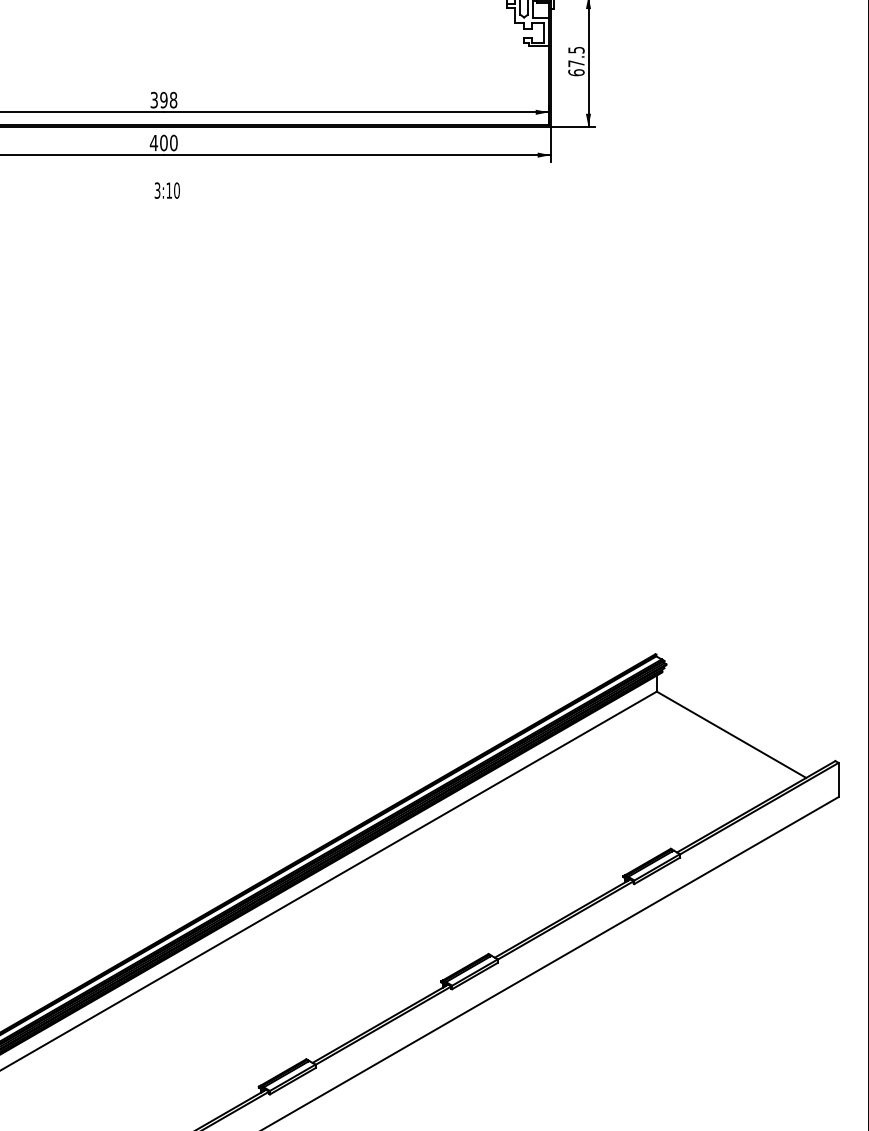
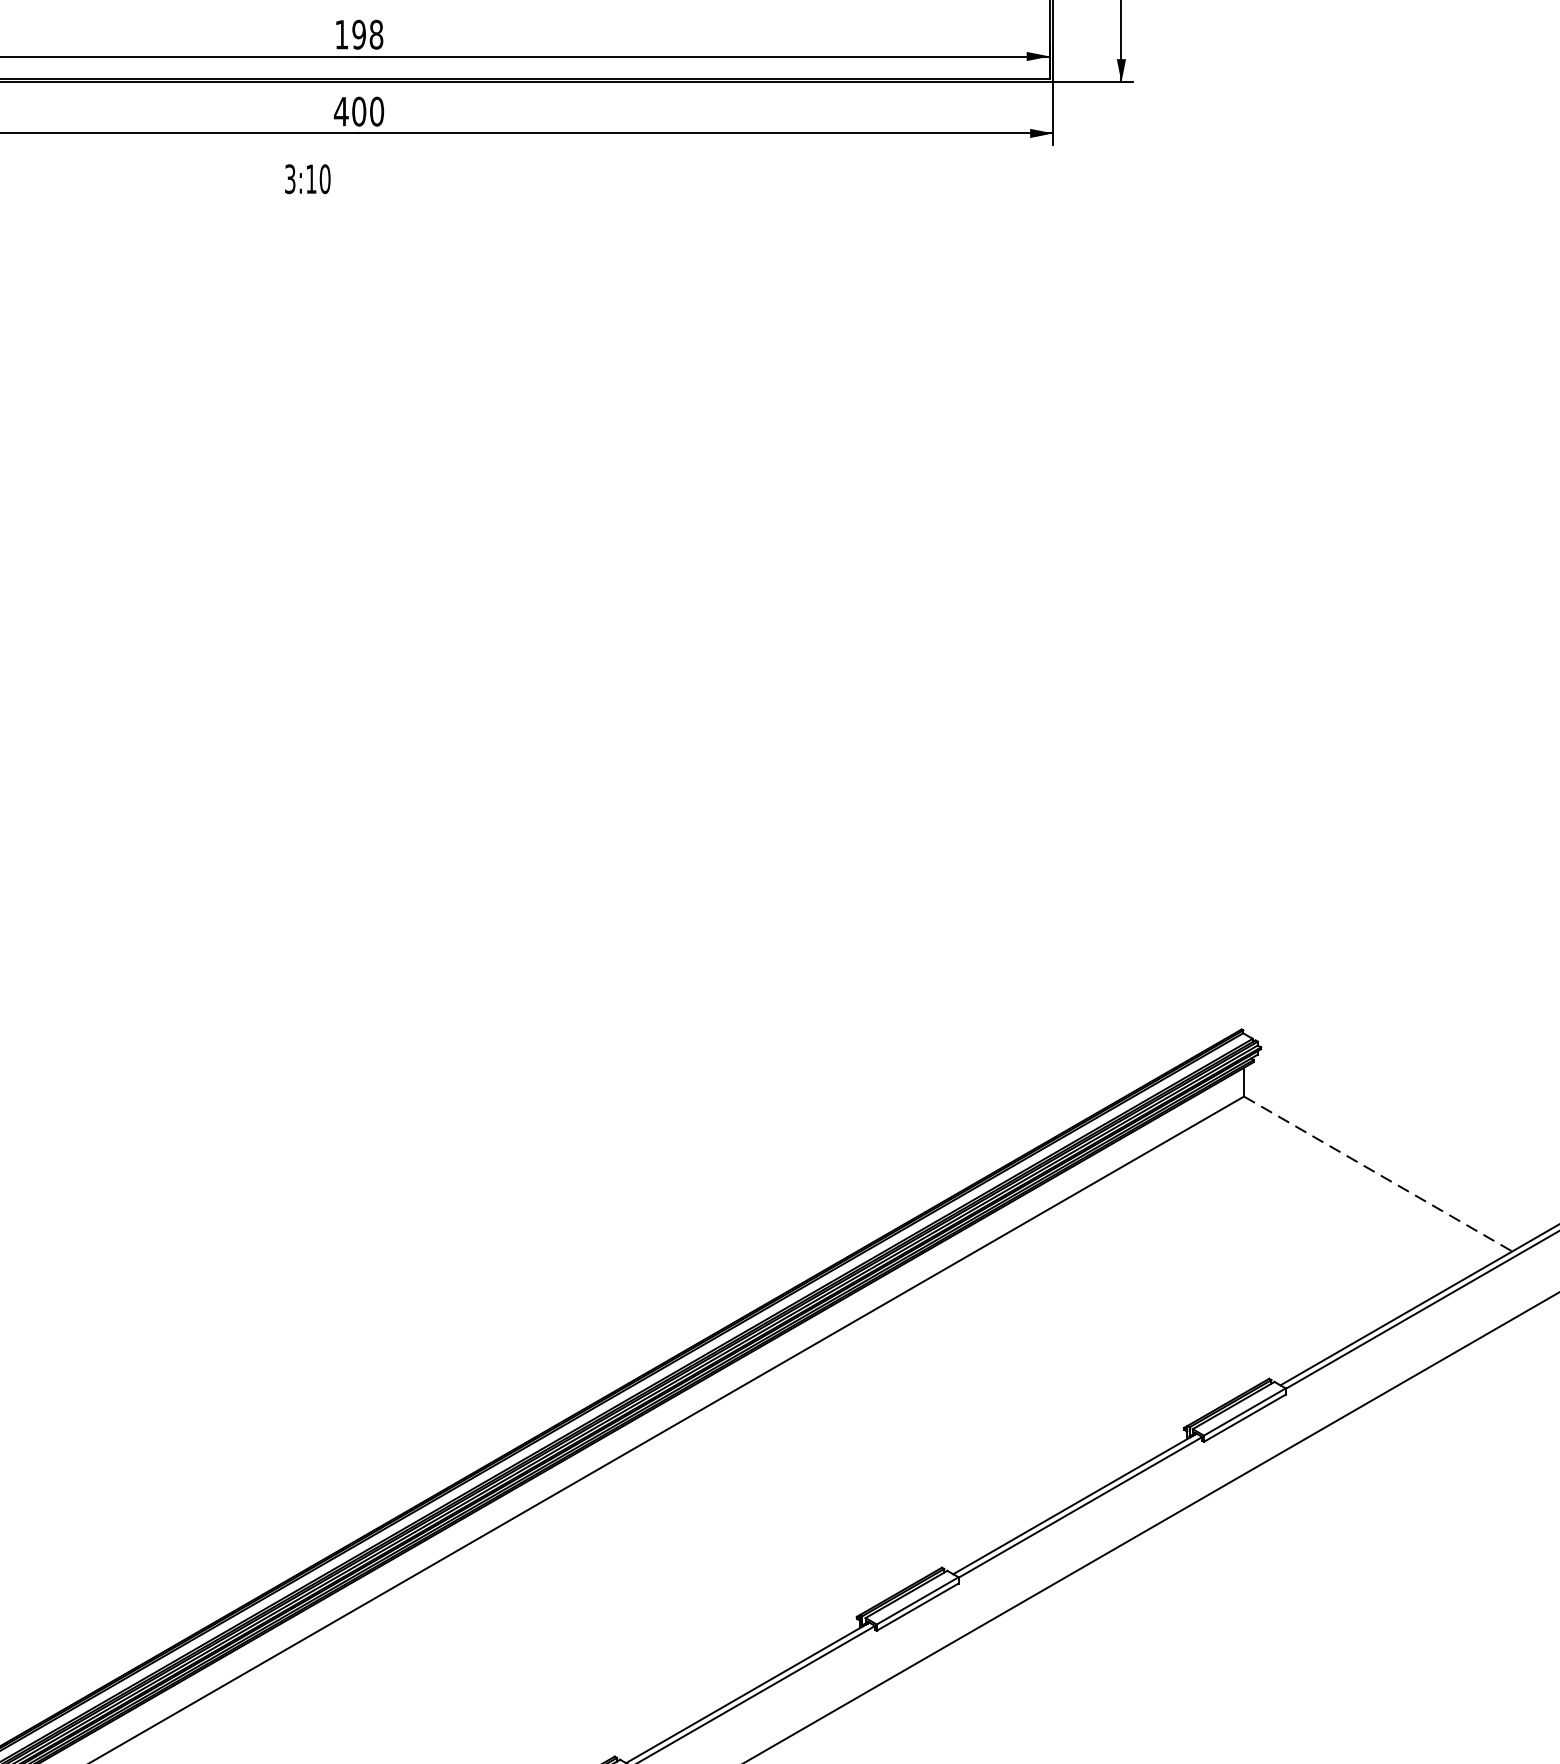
text: (153, 99) -> (340, 33), 398 -> 198
text: (166, 190) -> (306, 178), moved
line: (731, 735) -> (1378, 1175), solid -> dashed

